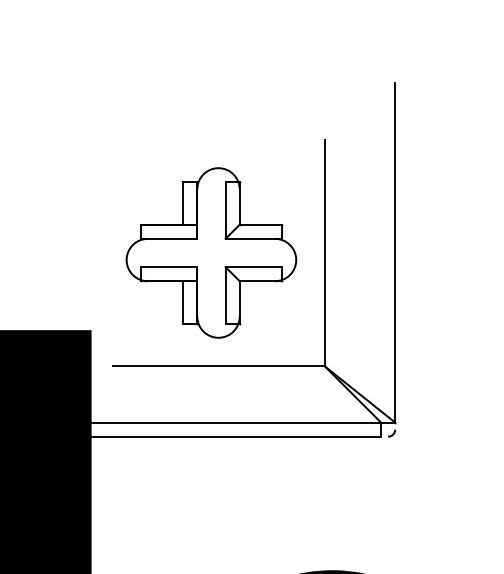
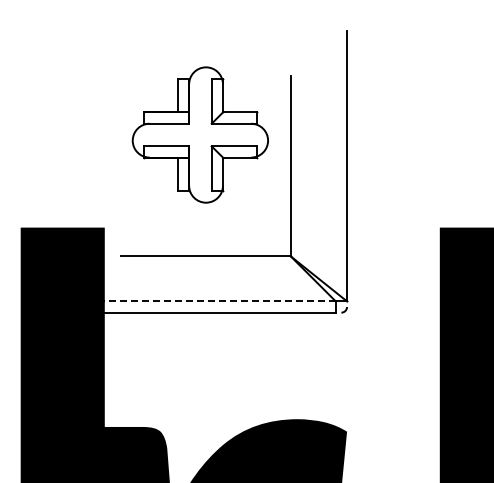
part: (210, 252) -> (199, 134), moved
line: (210, 422) -> (199, 301), solid -> dashed

